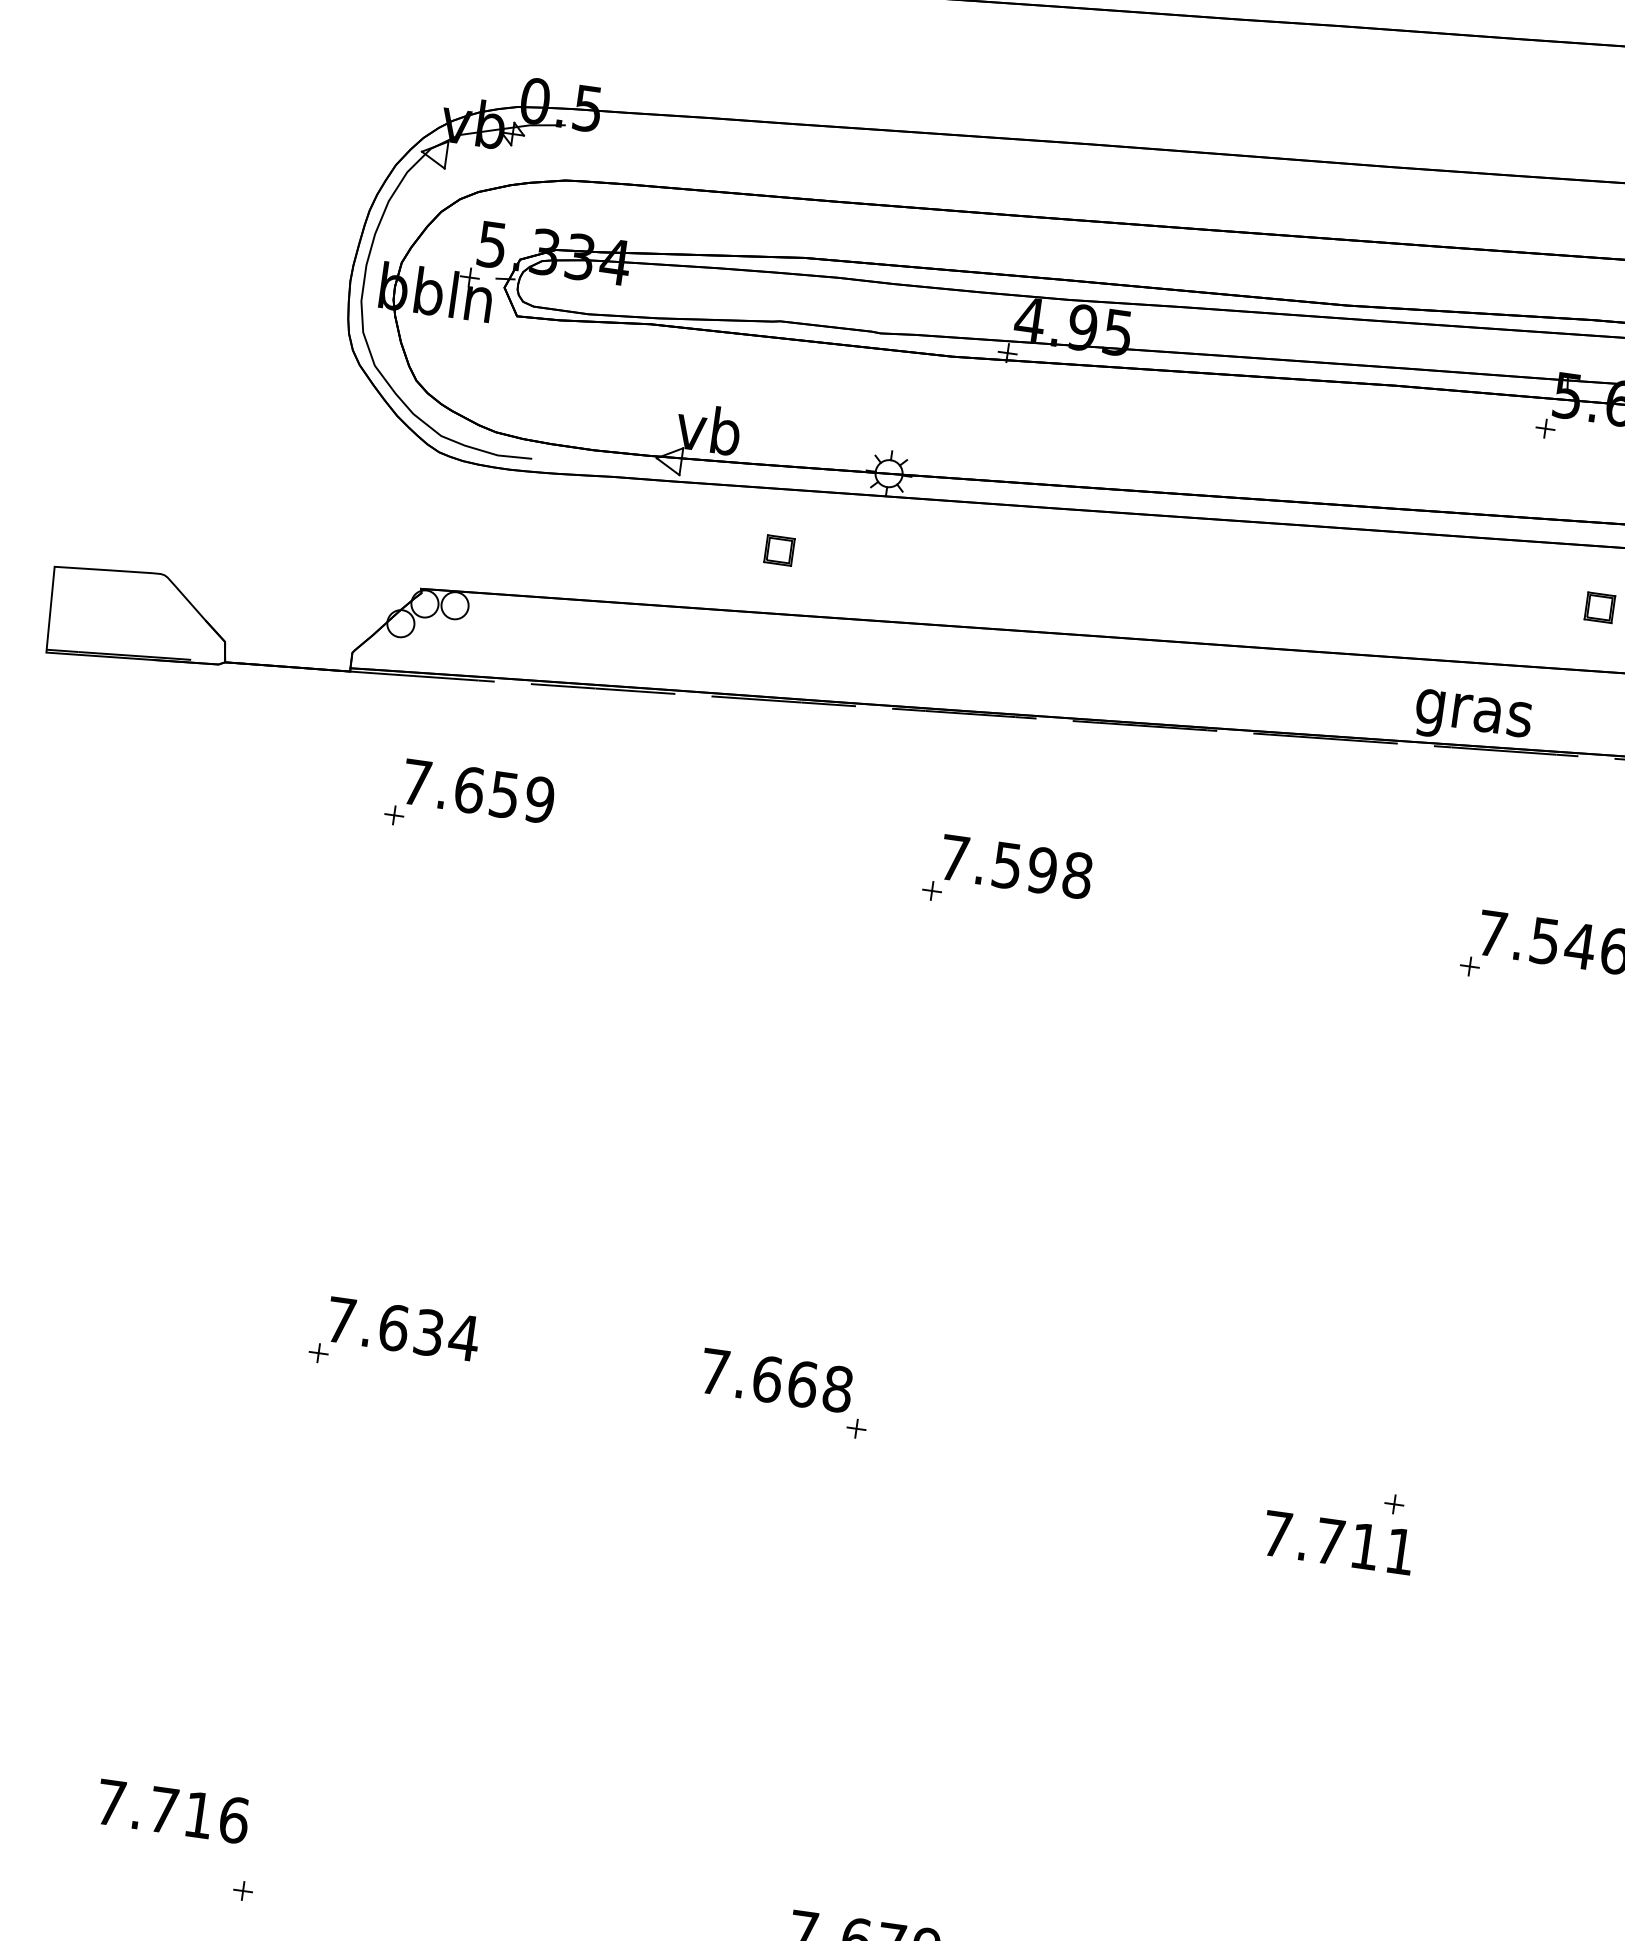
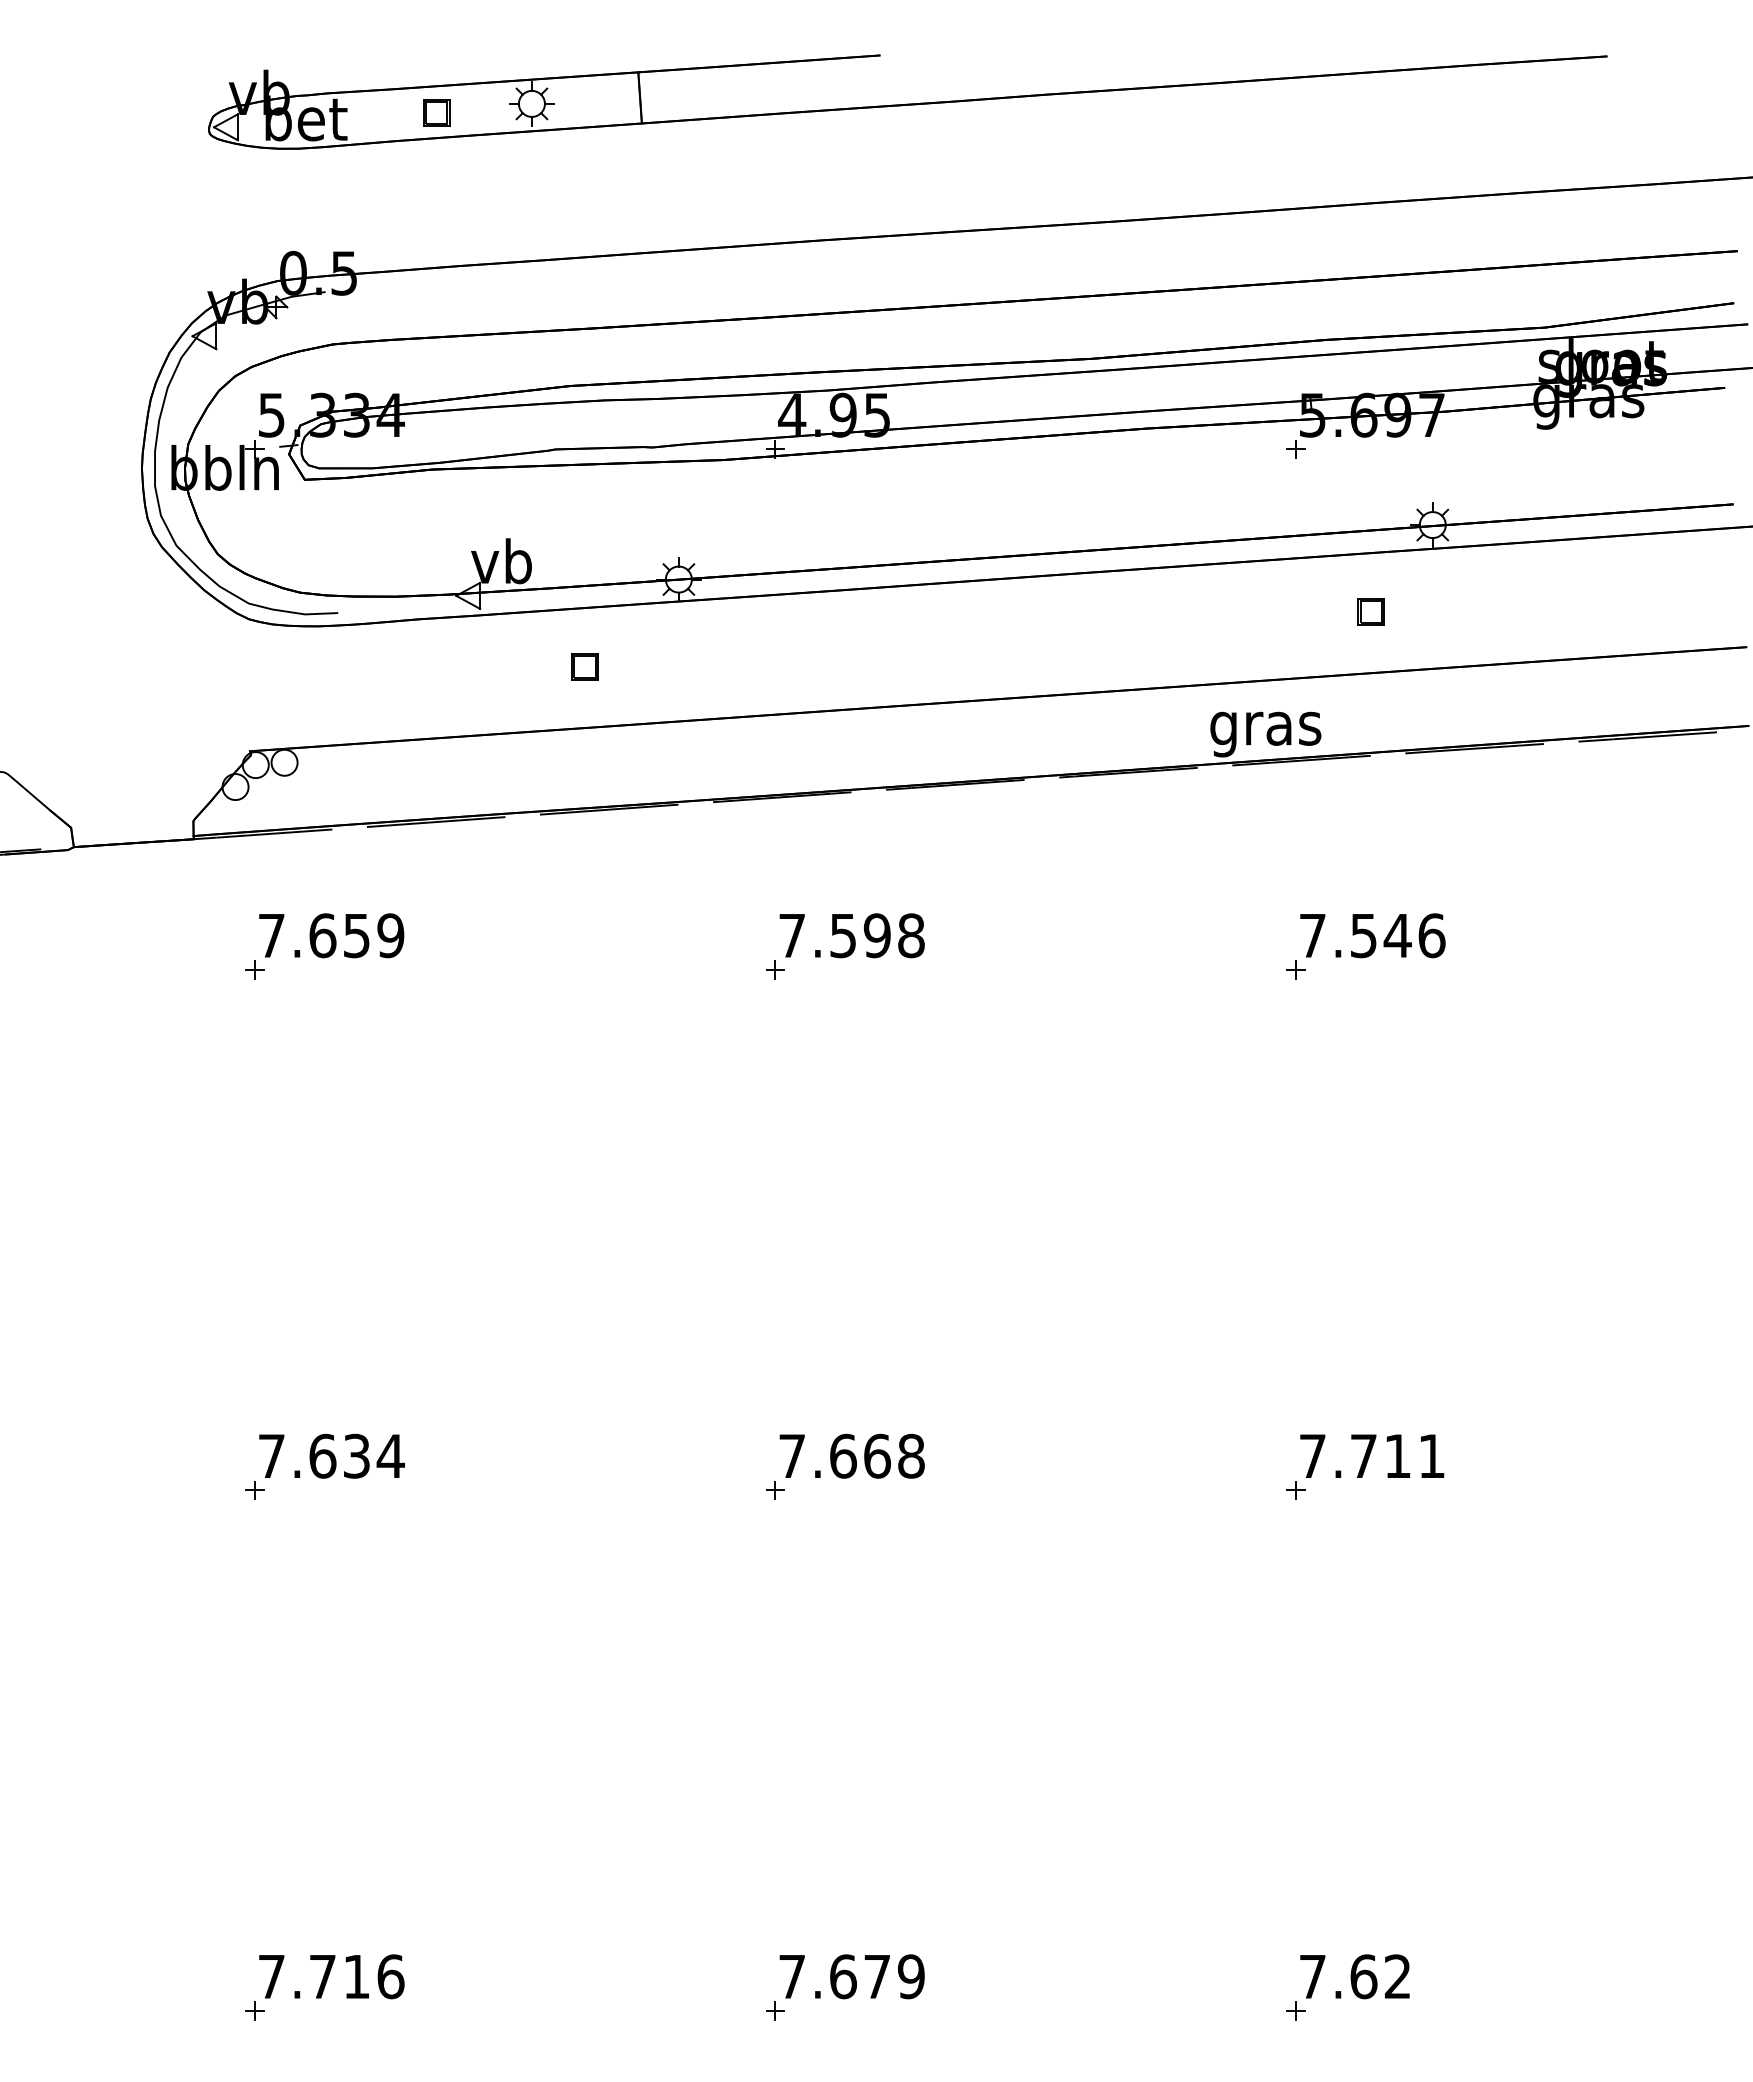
text: (776, 1379) -> (851, 1455), moved
text: (1339, 1542) -> (1372, 1455), moved
text: (172, 1811) -> (331, 1976), moved

